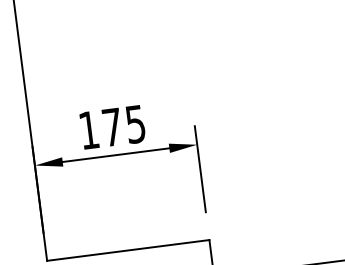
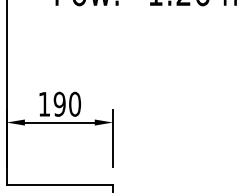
text: (124, 124) -> (67, 103), 175 -> 190

